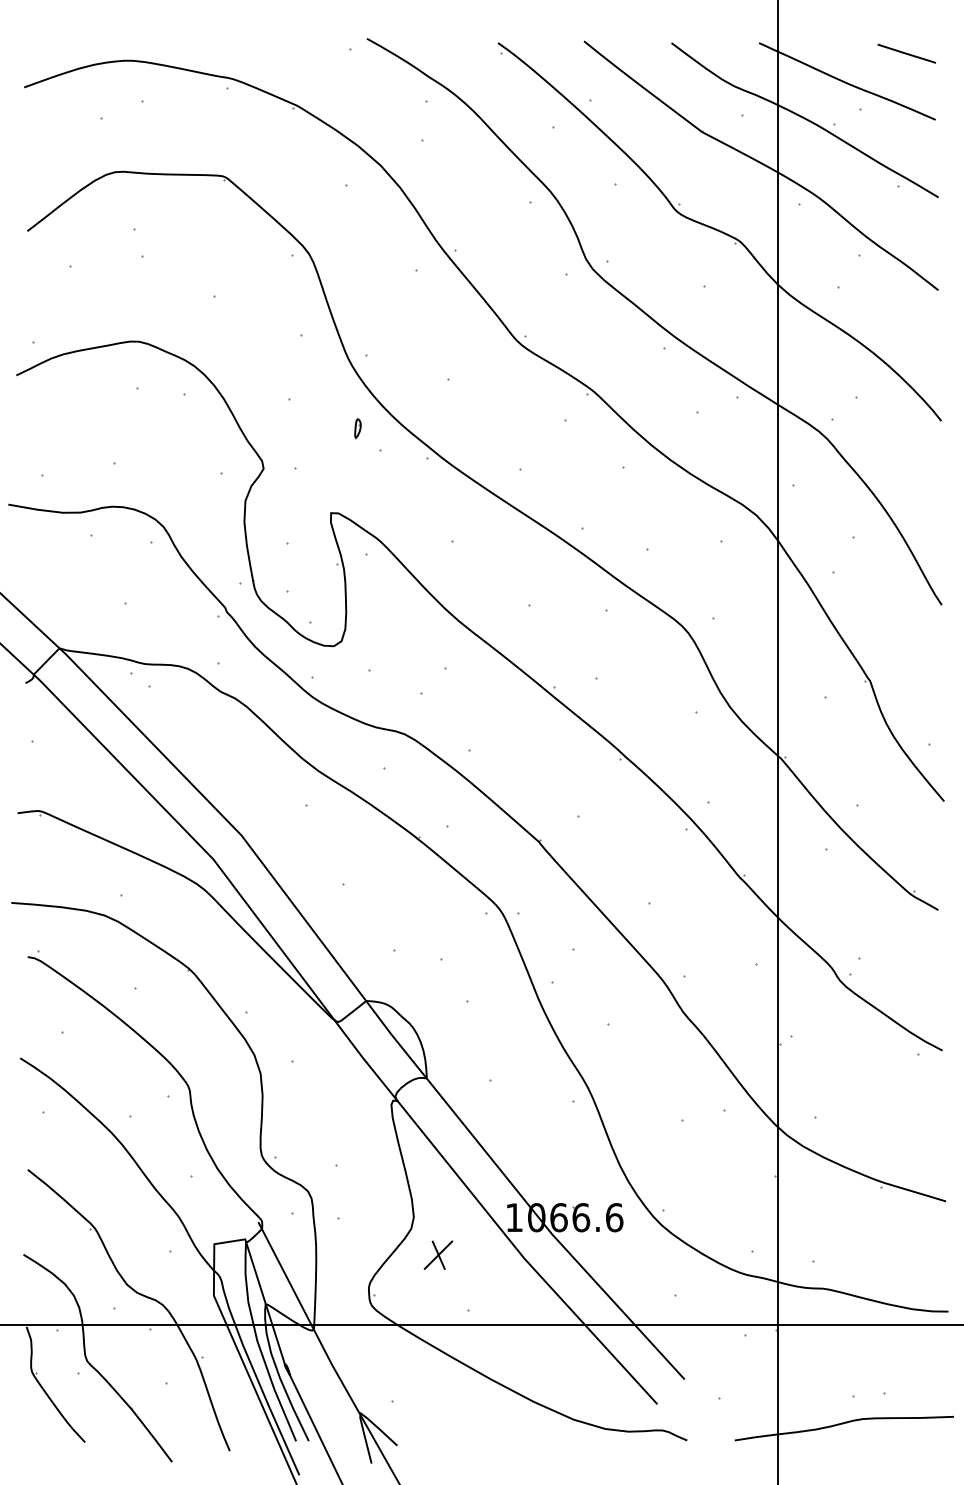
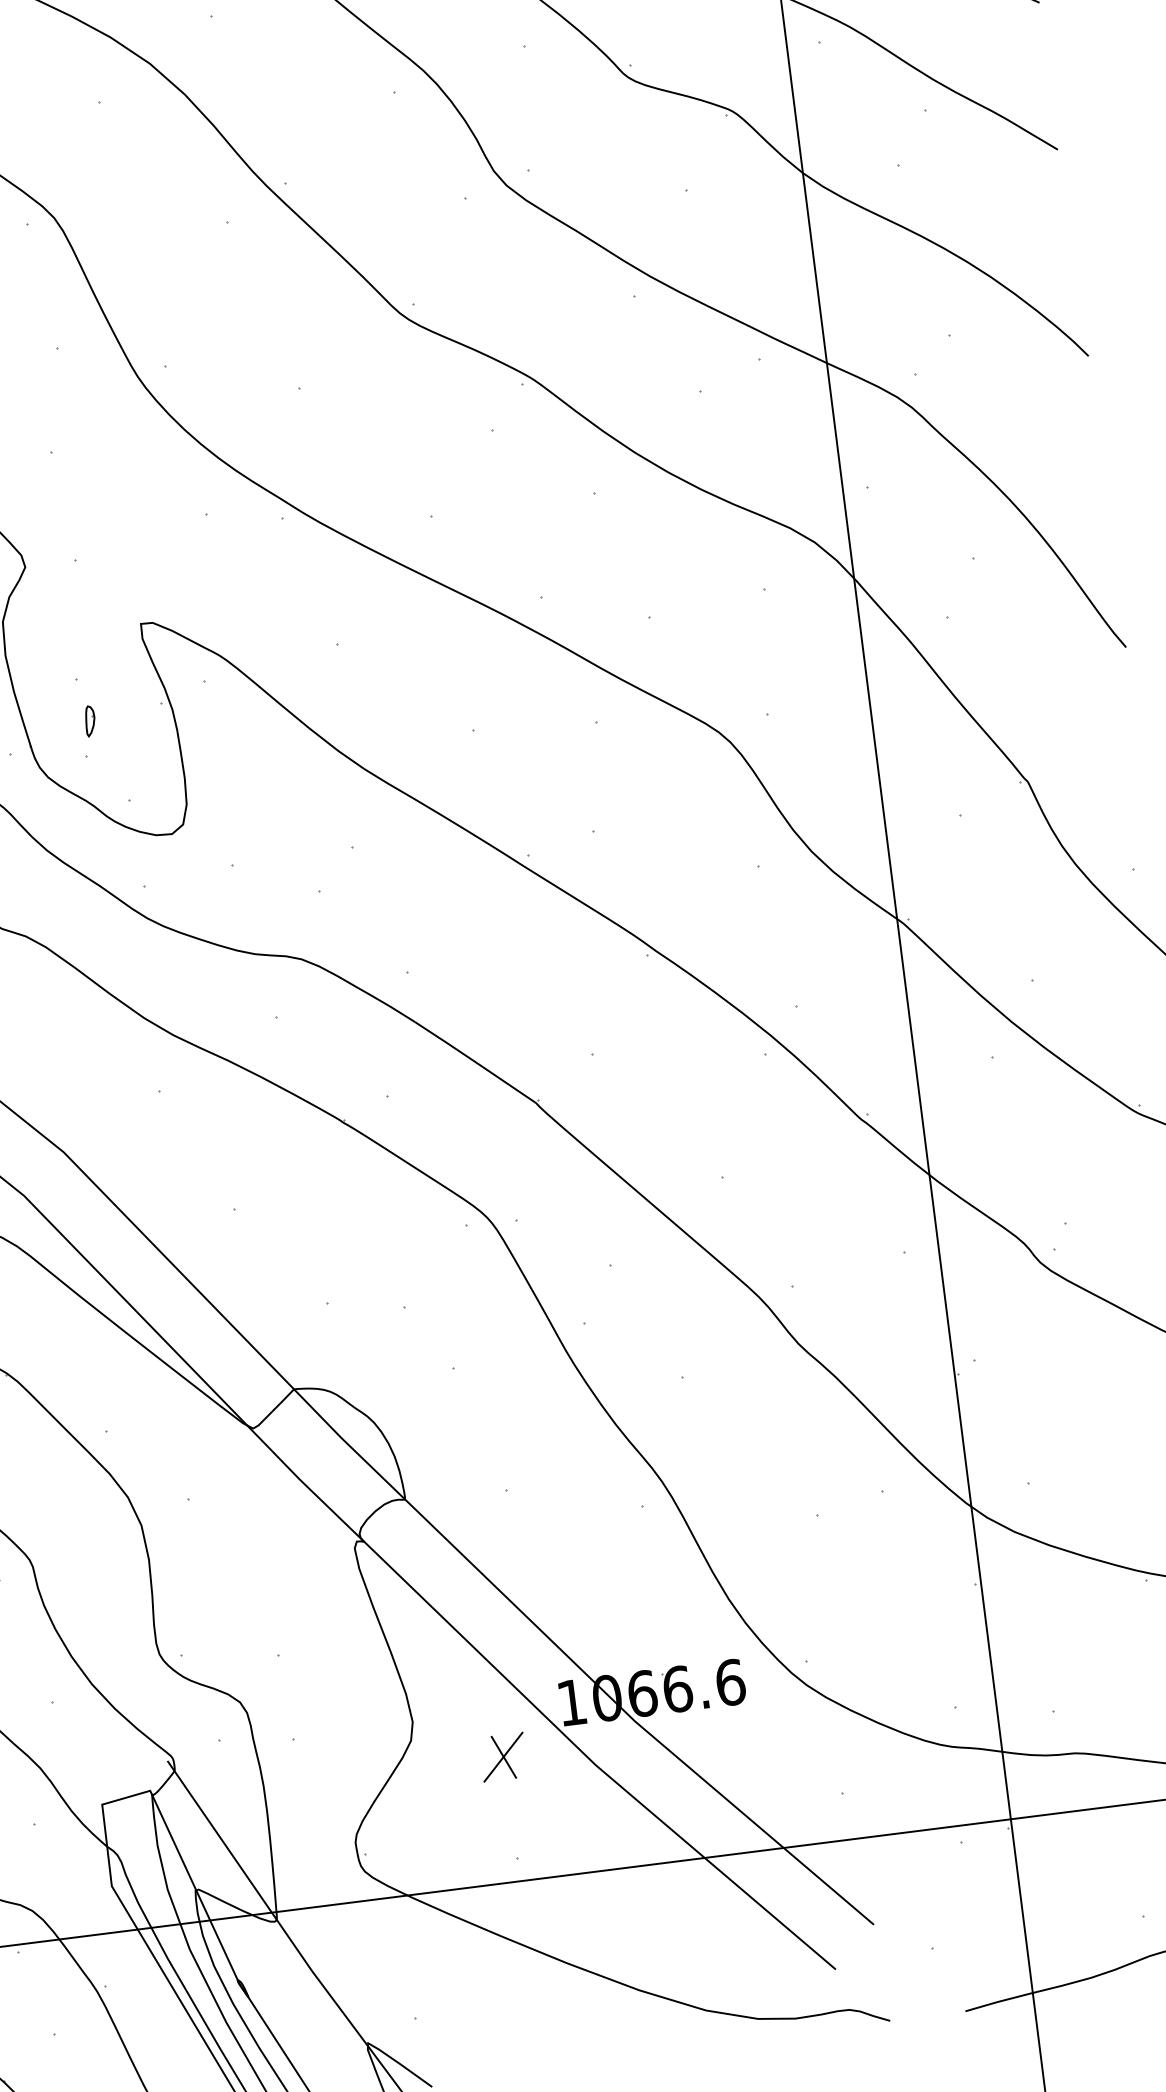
part: (357, 428) -> (89, 721), moved
part: (438, 1254) -> (503, 1756), moved

